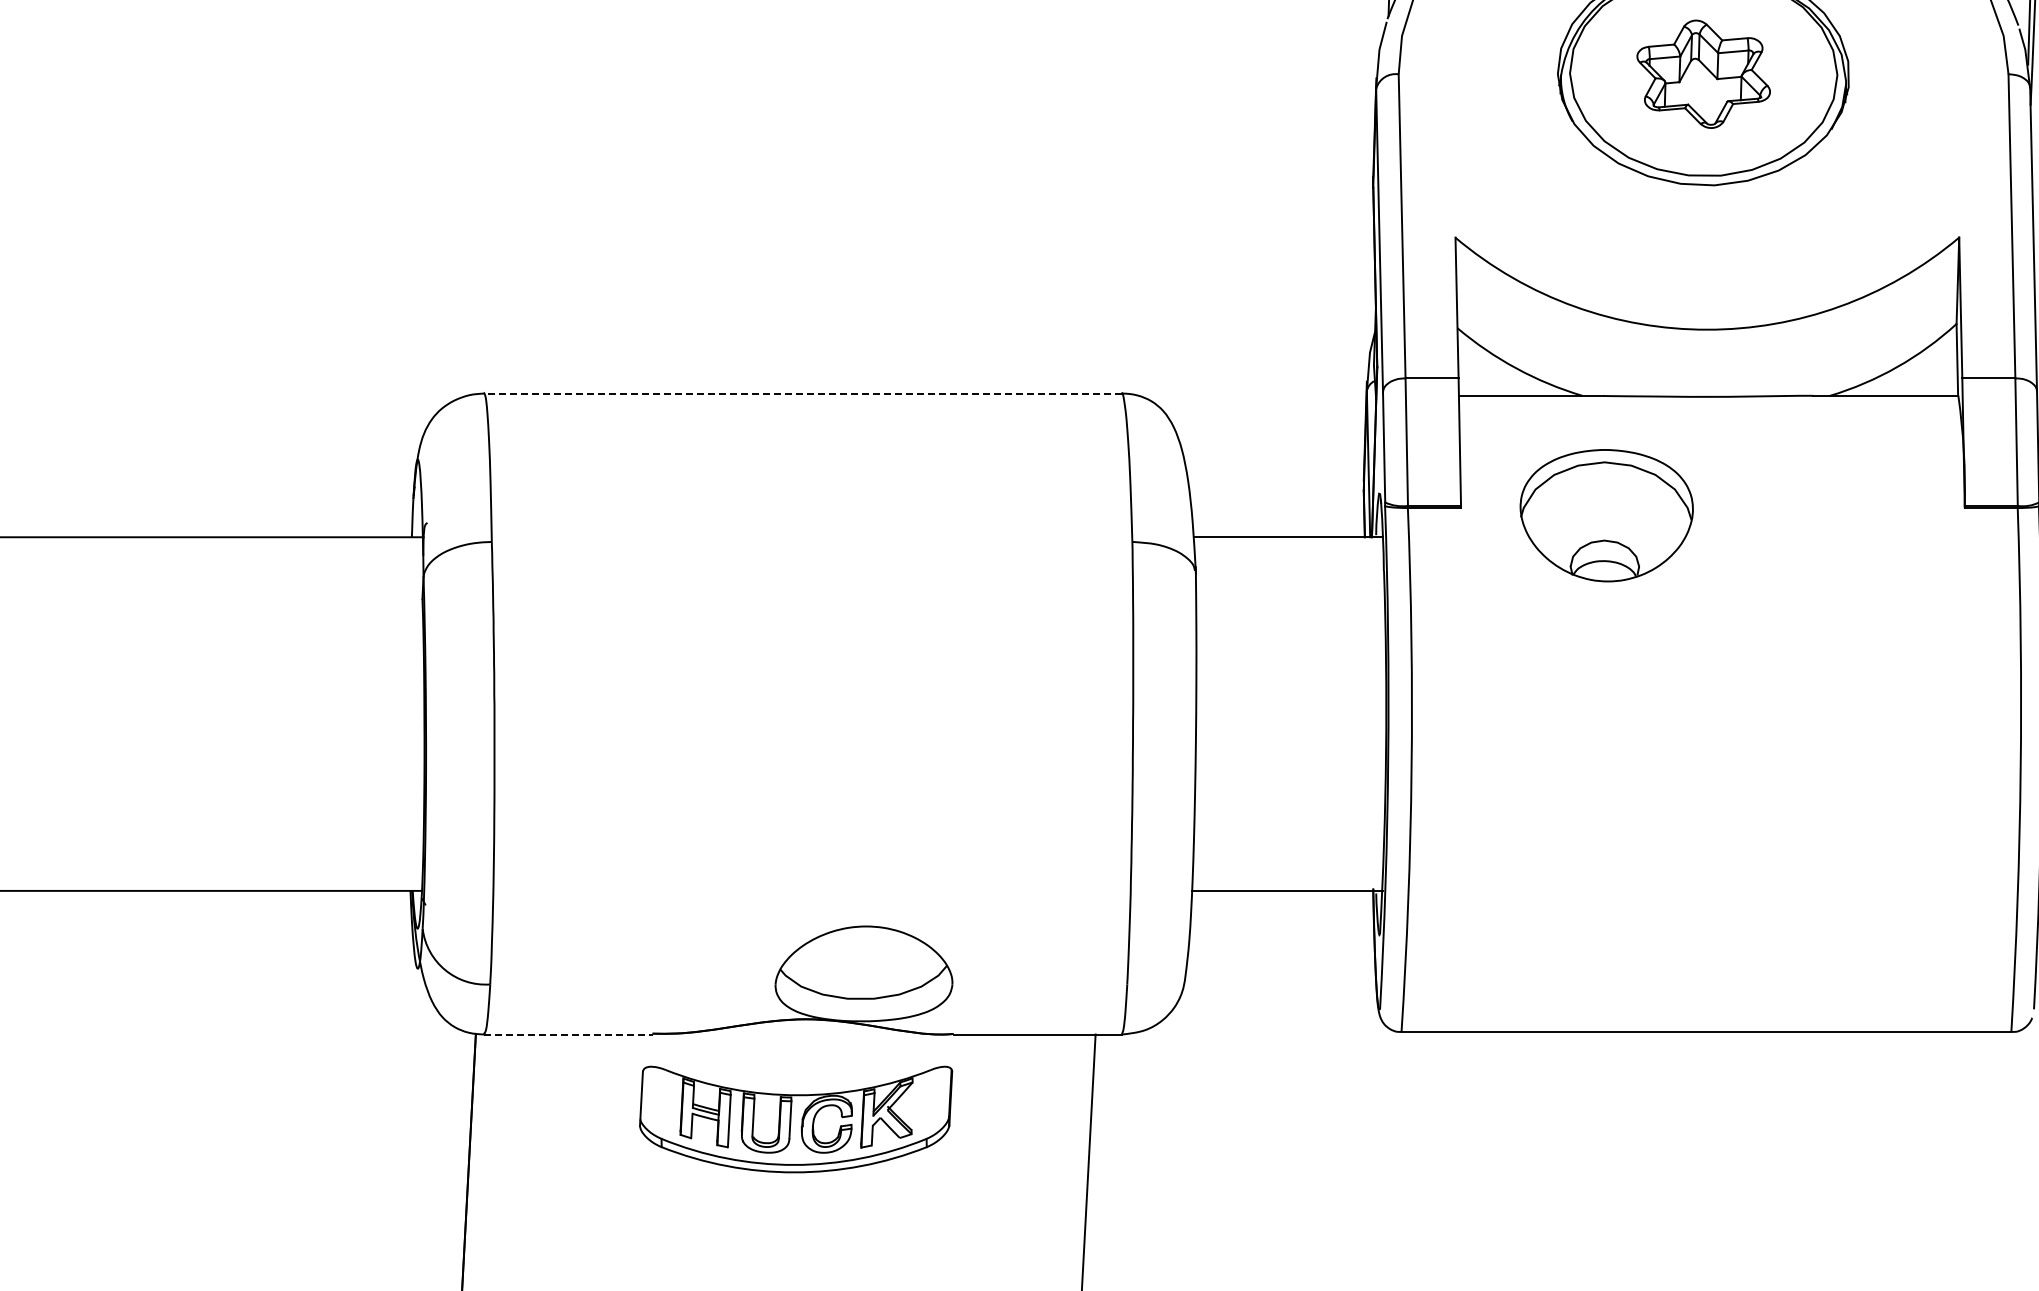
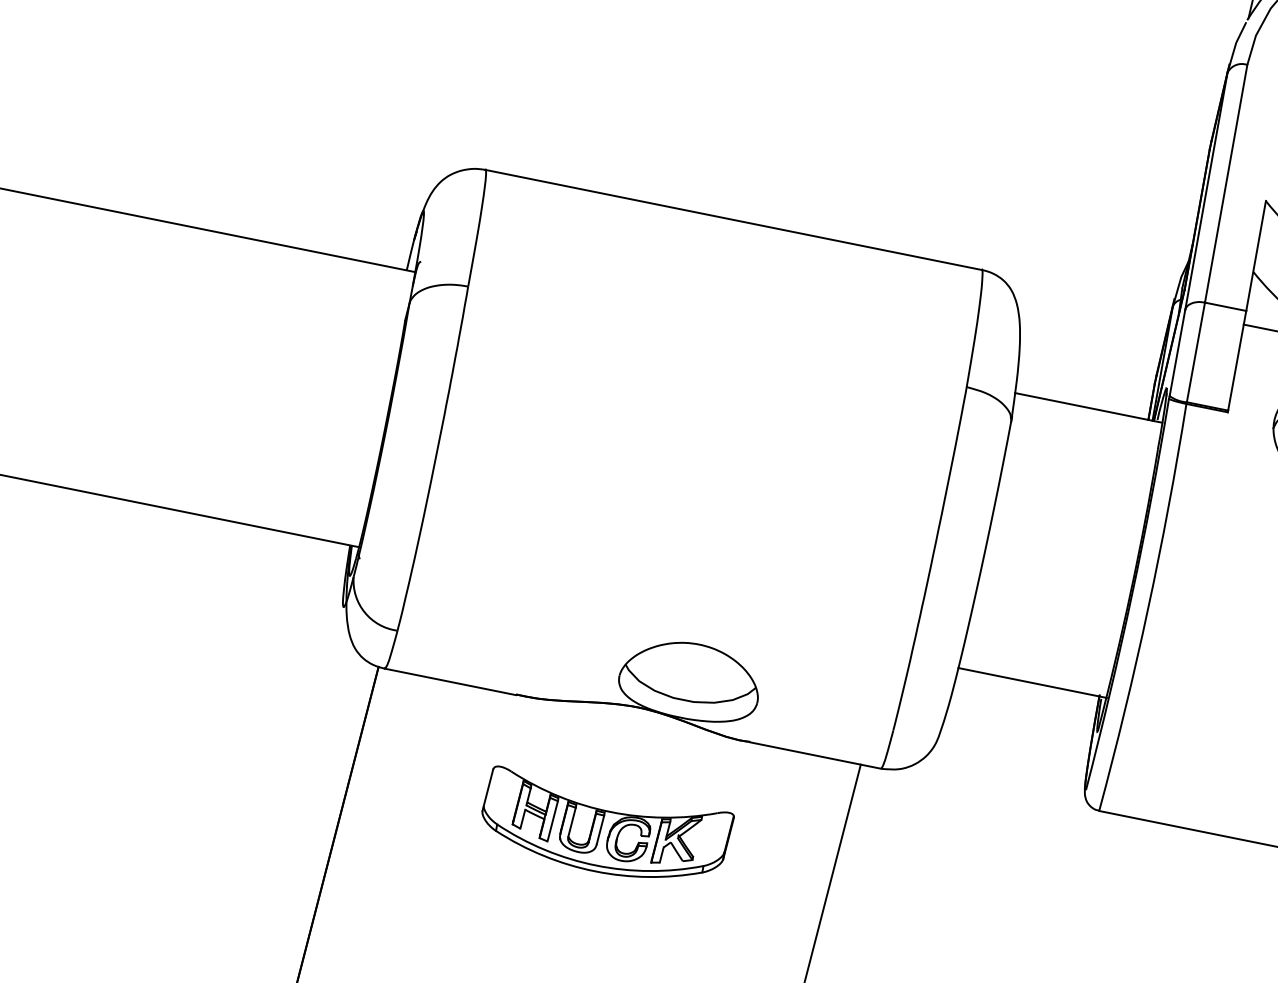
line: (802, 393) -> (733, 219), dashed -> solid
line: (568, 1034) -> (450, 681), dashed -> solid
part: (796, 1119) -> (605, 830), moved

